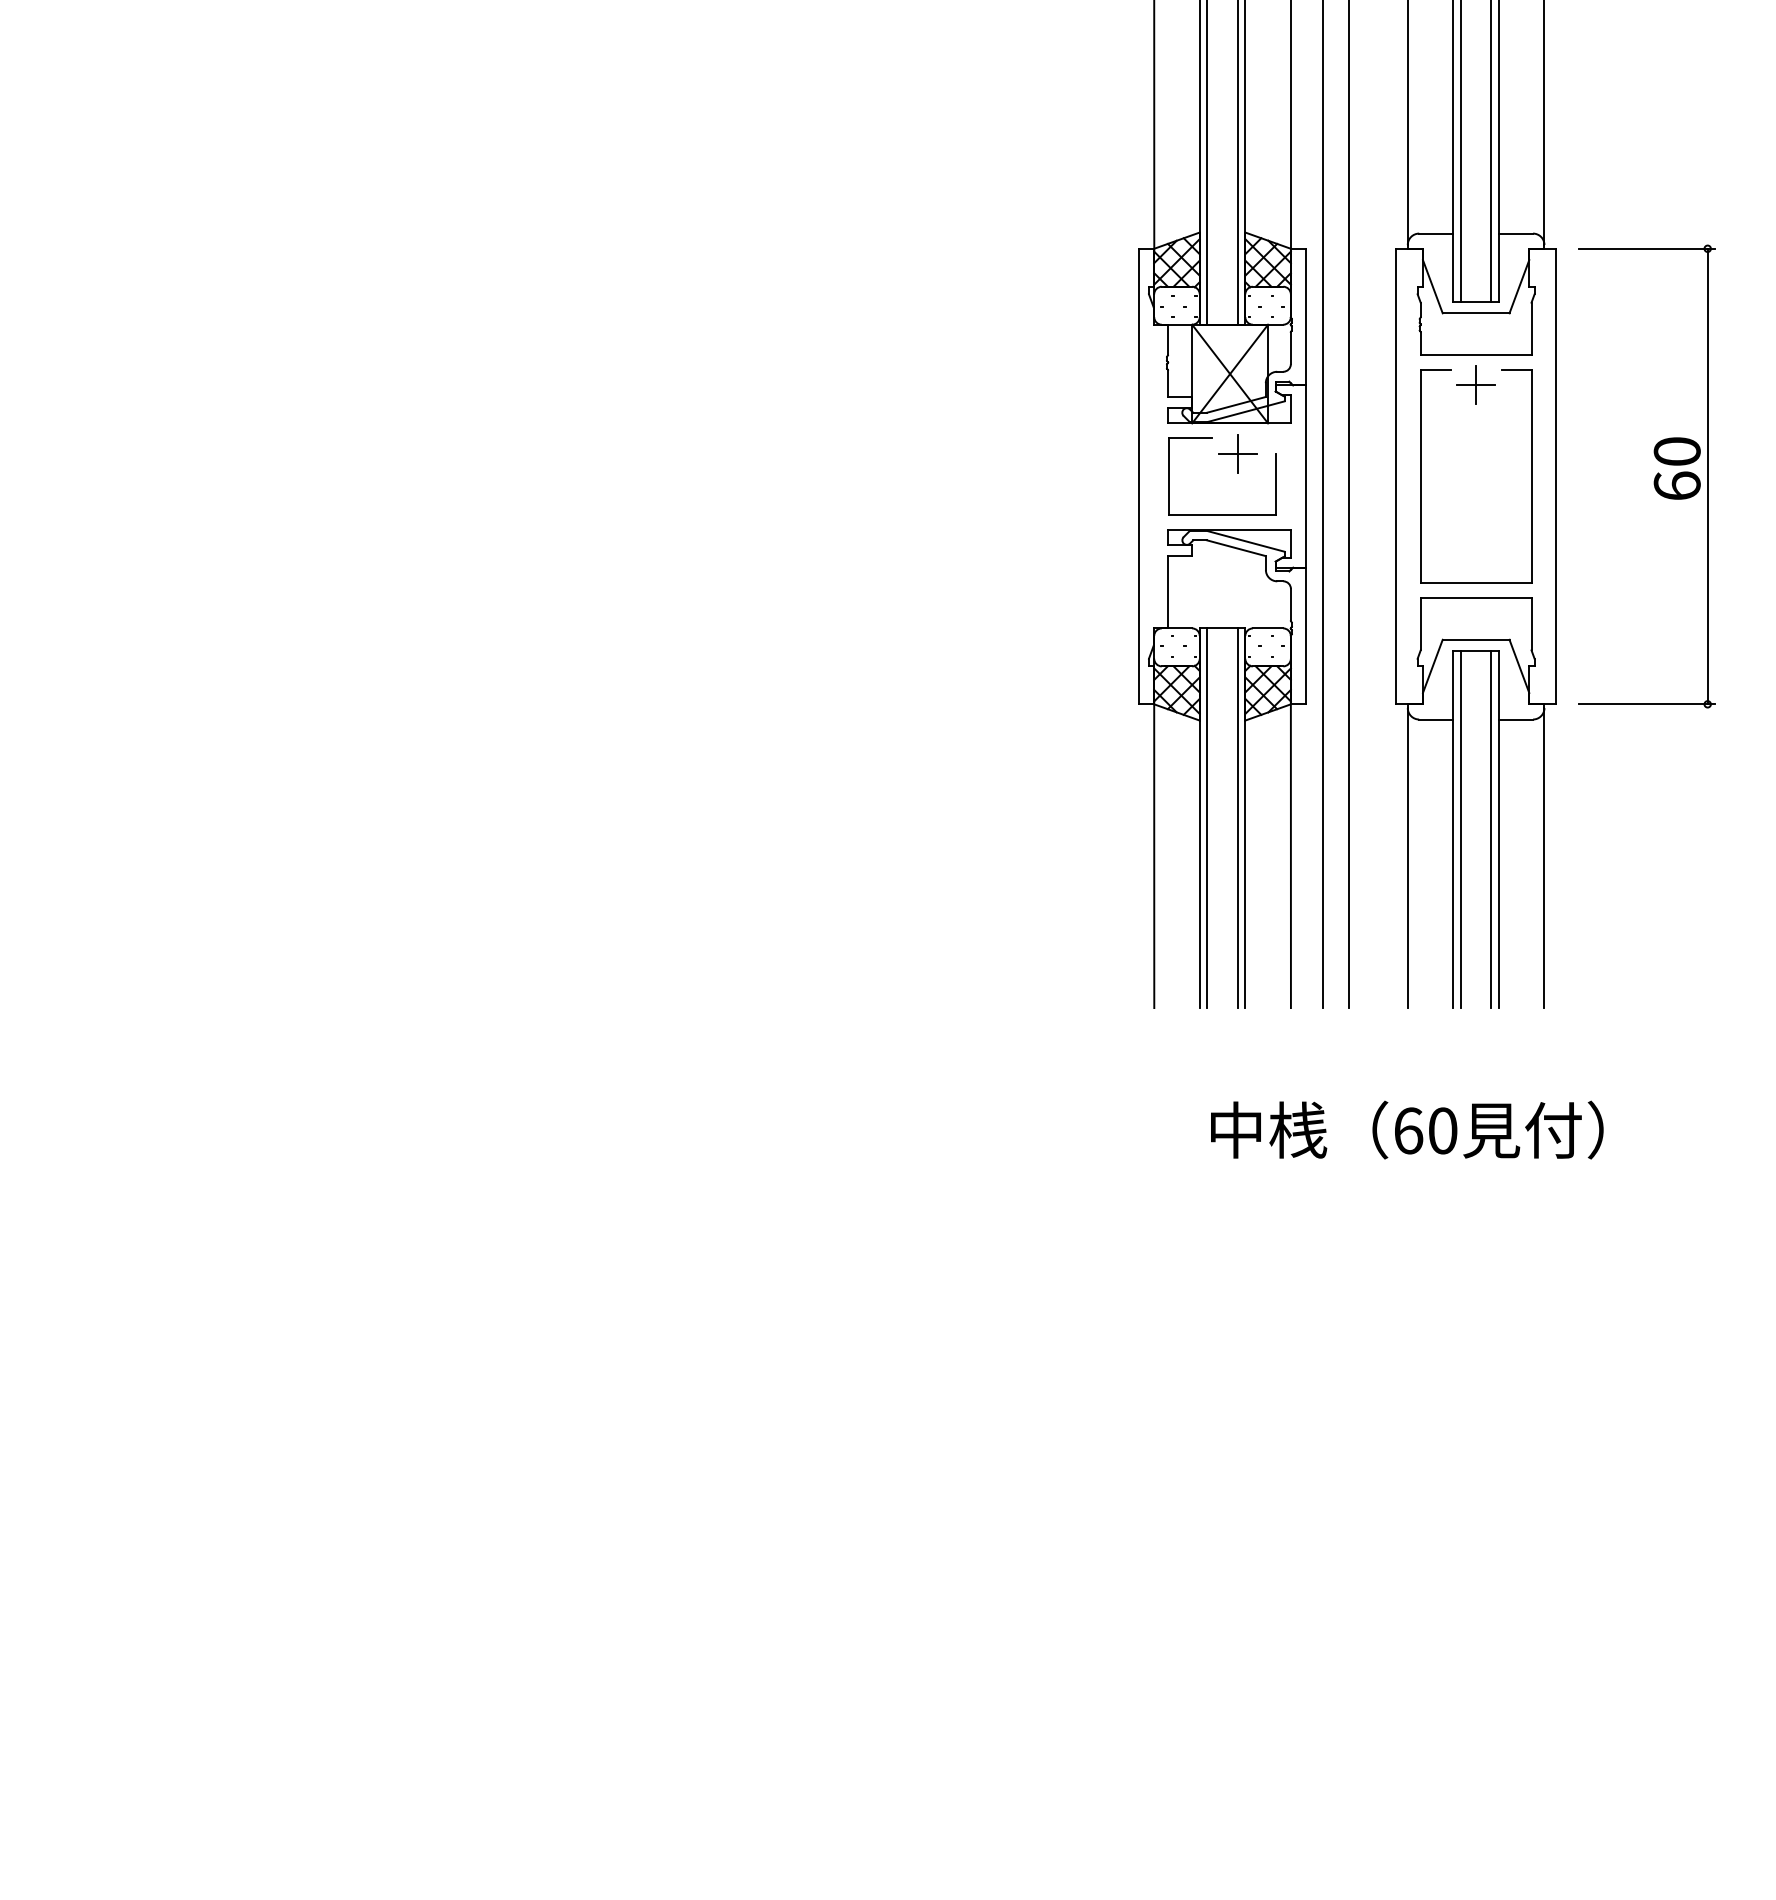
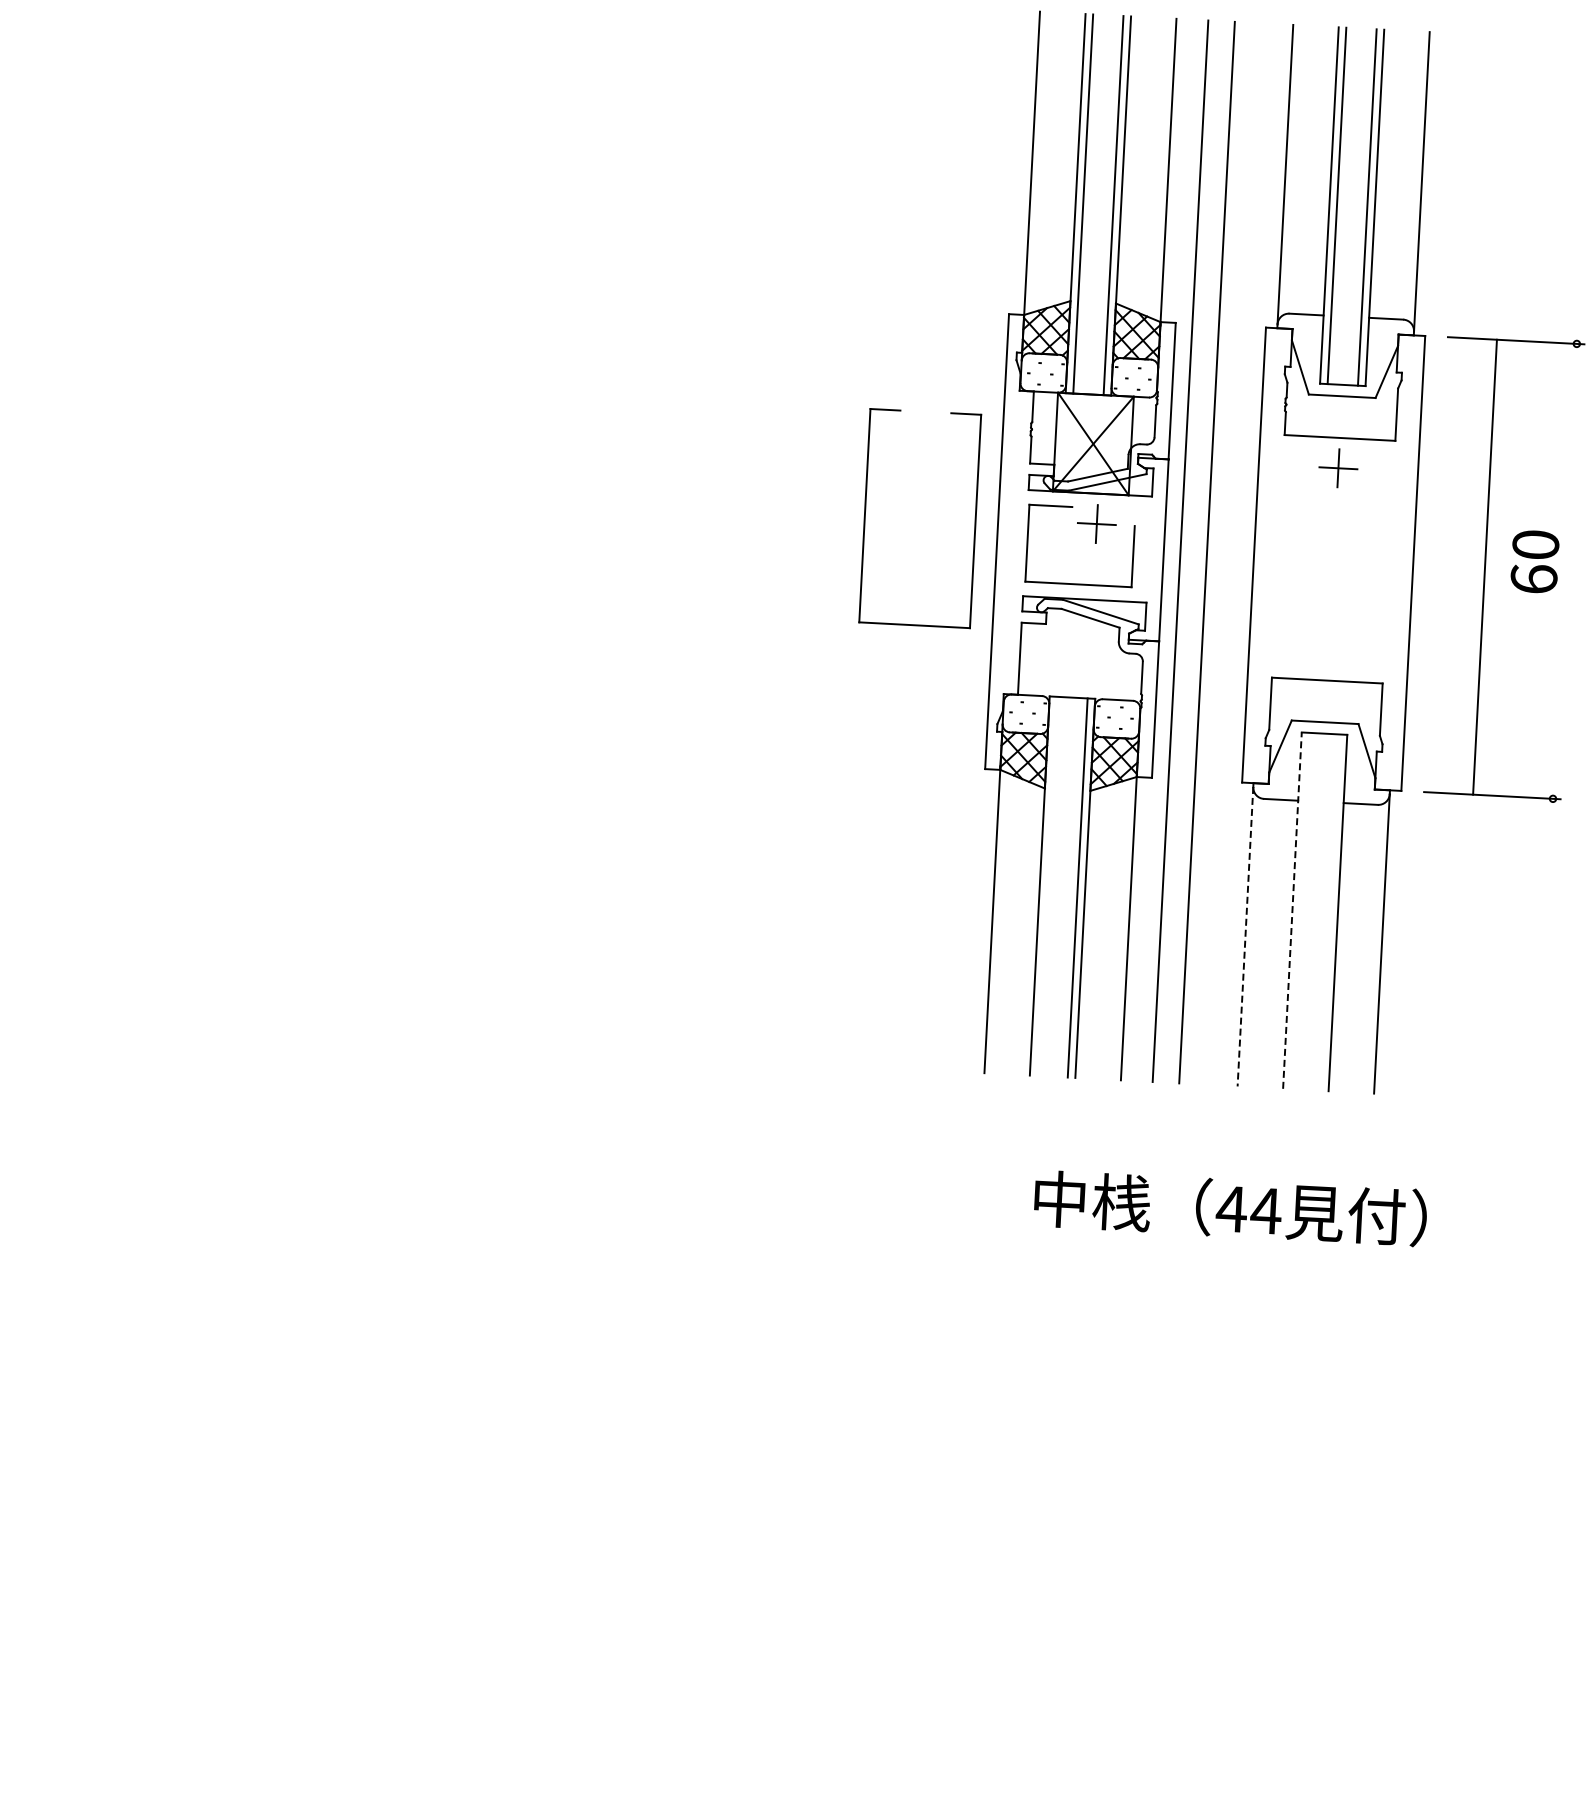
part: (1421, 476) -> (865, 515), moved
line: (1707, 476) -> (1484, 567), moved
line: (1207, 818) -> (1047, 886), removed
line: (1453, 829) -> (1292, 910), solid -> dashed
line: (1460, 829) -> (1299, 910), removed
line: (1491, 829) -> (1330, 912), removed
line: (1407, 858) -> (1245, 937), solid -> dashed
text: (1425, 1130) -> (1248, 1209), 60 -> 44

